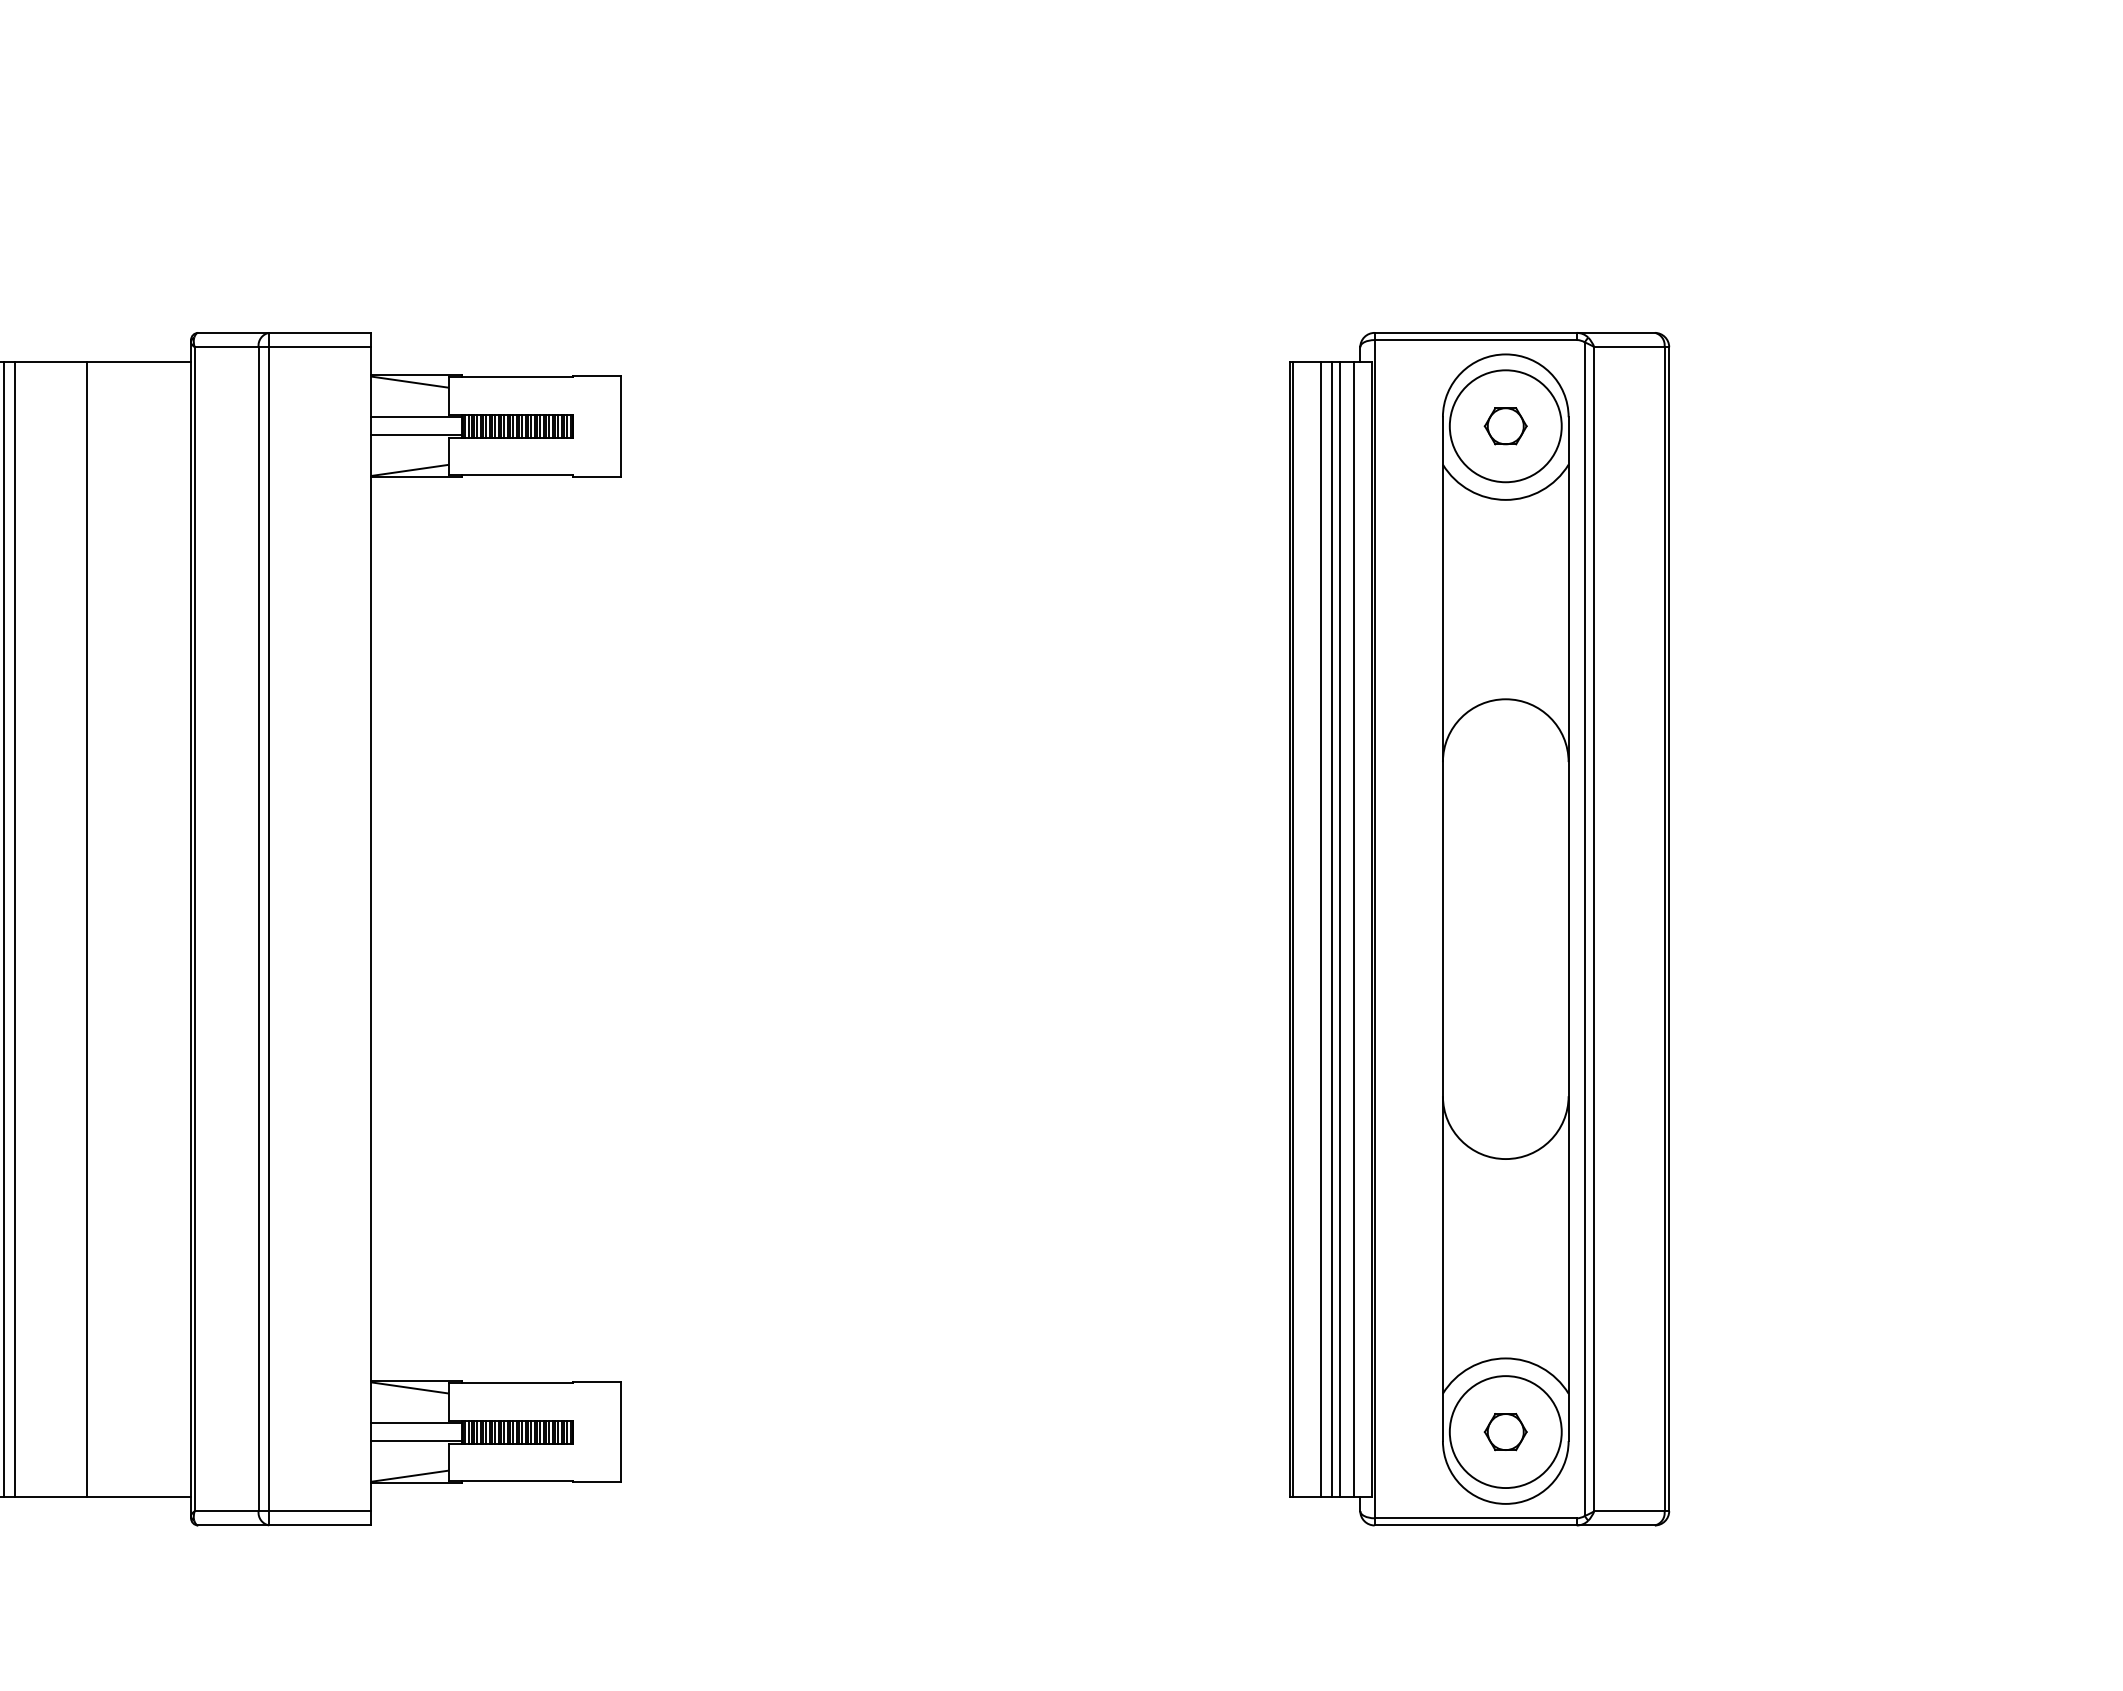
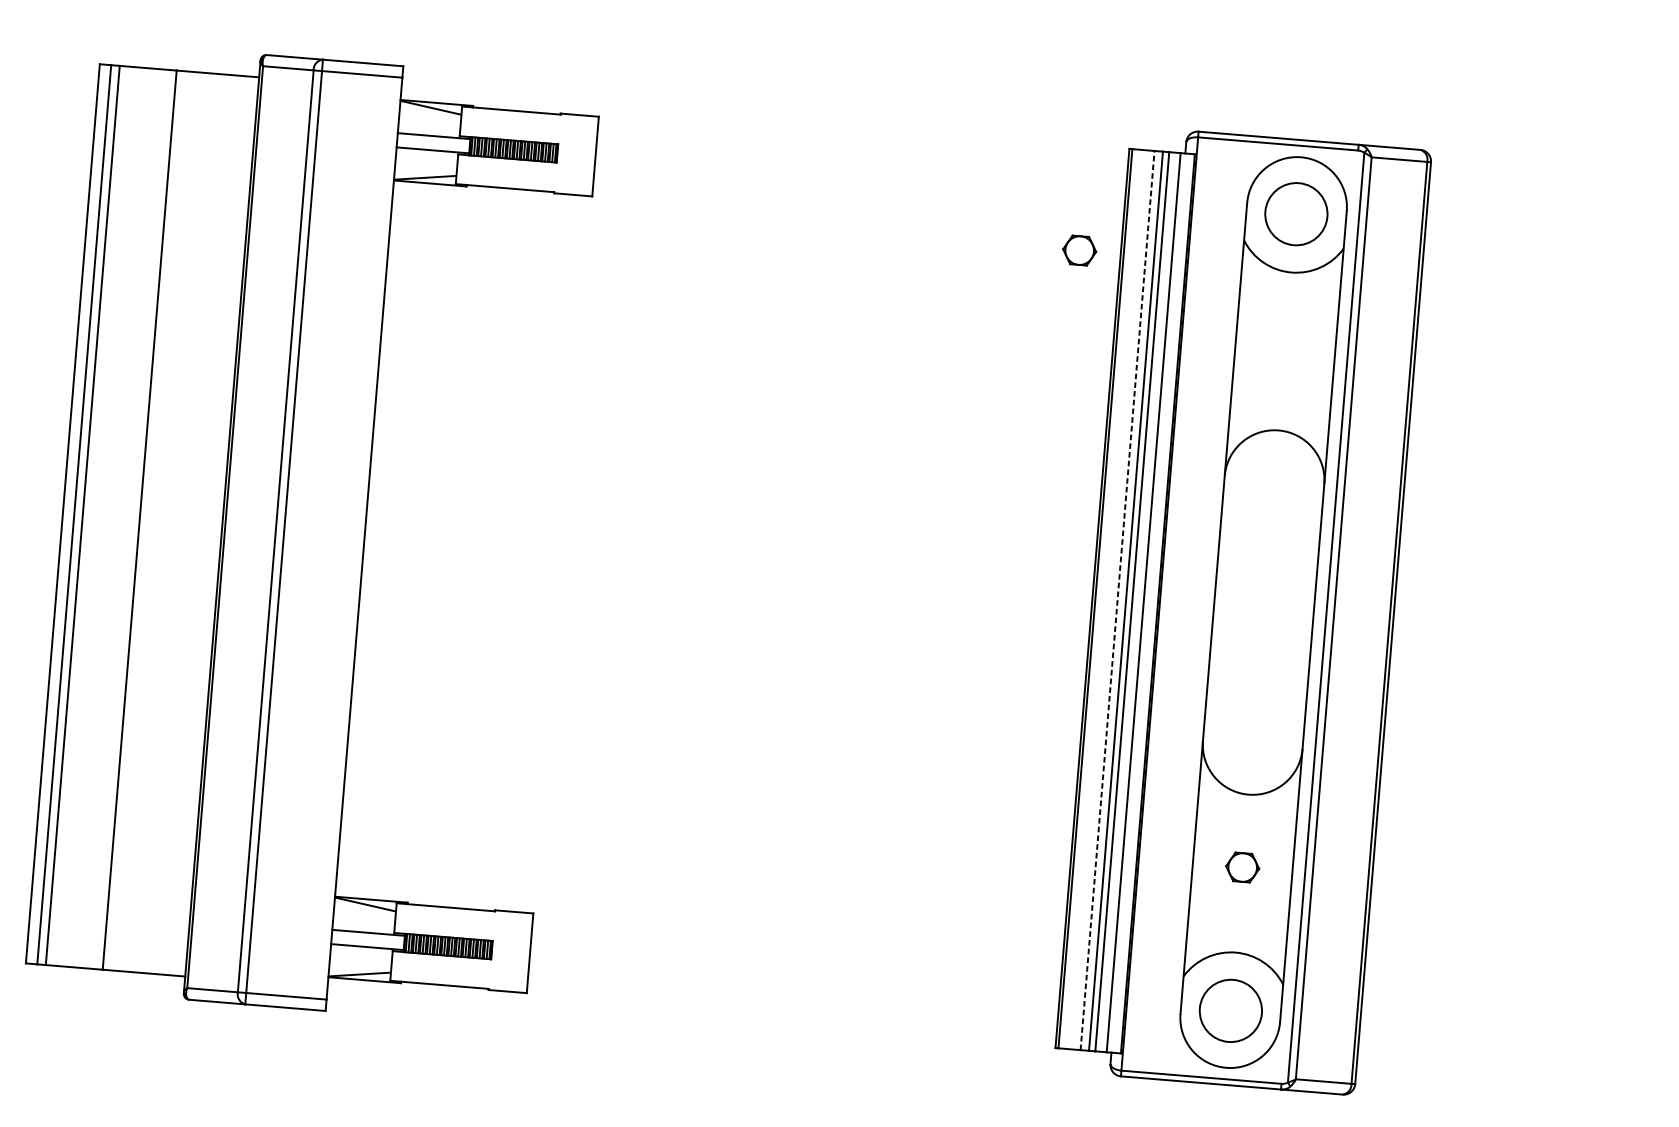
circle: (1505, 426) -> (1296, 214), size x0.7
part: (1505, 426) -> (1079, 250), moved
line: (1321, 929) -> (1117, 600), solid -> dashed
circle: (1505, 1432) -> (1230, 1011), size x0.7
part: (1505, 1432) -> (1242, 867), moved

